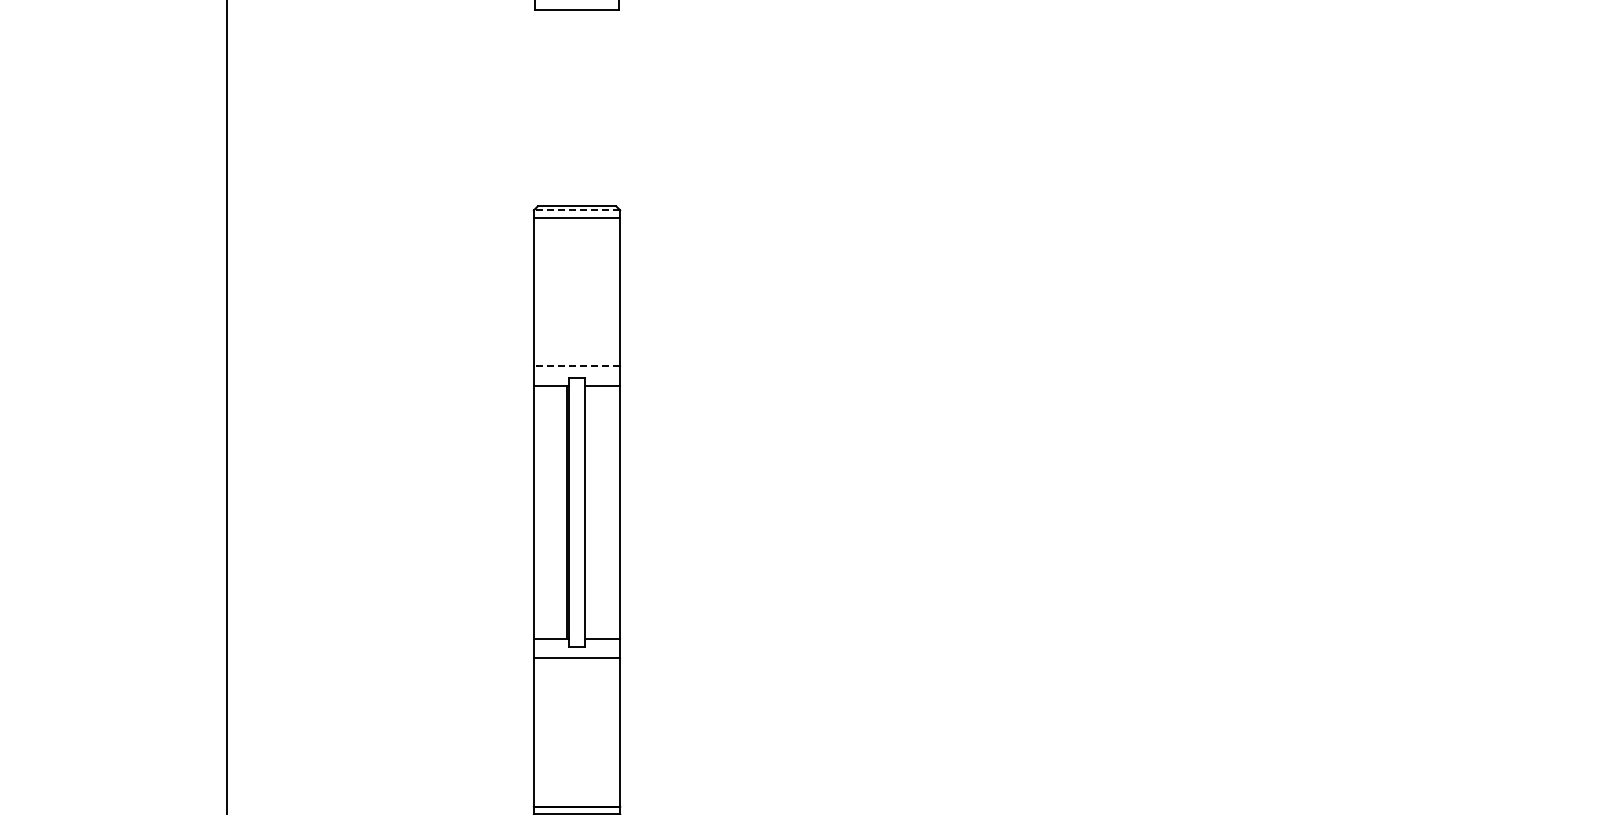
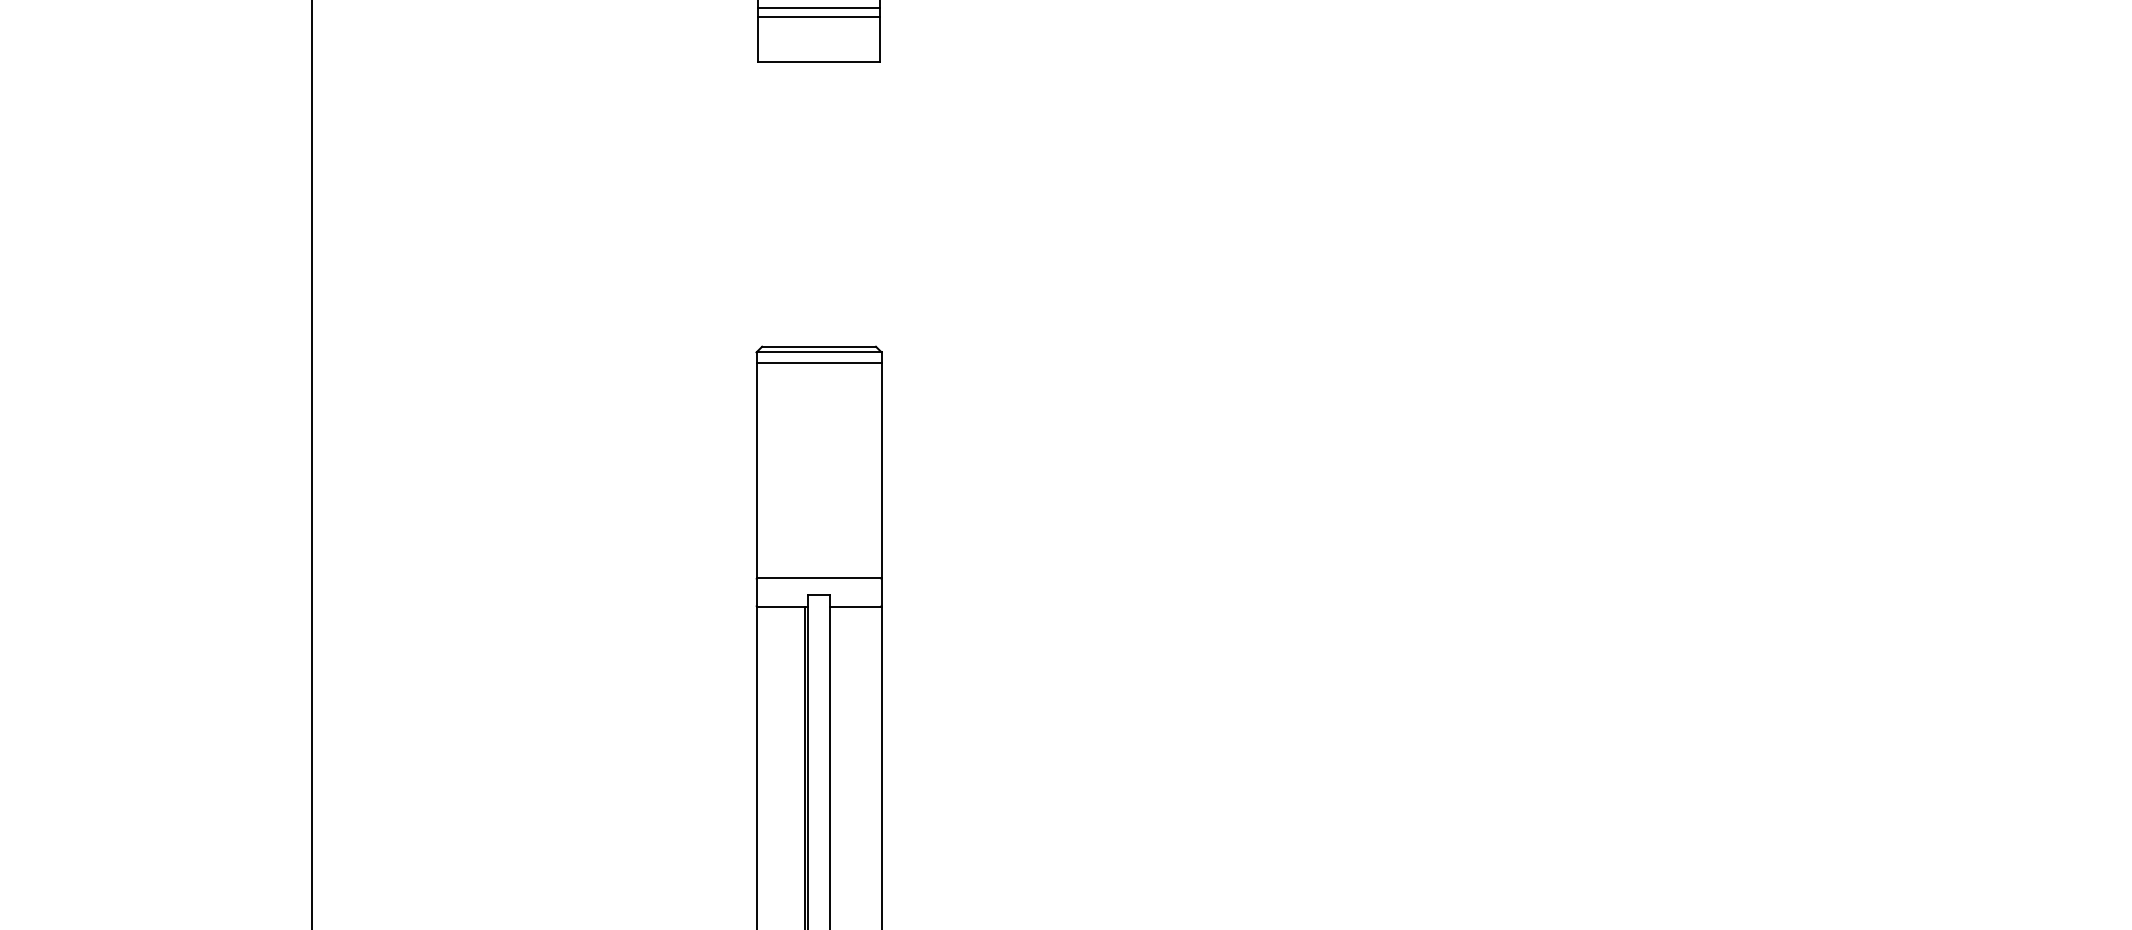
line: (576, 210) -> (818, 352), dashed -> solid
line: (576, 366) -> (818, 578), dashed -> solid

